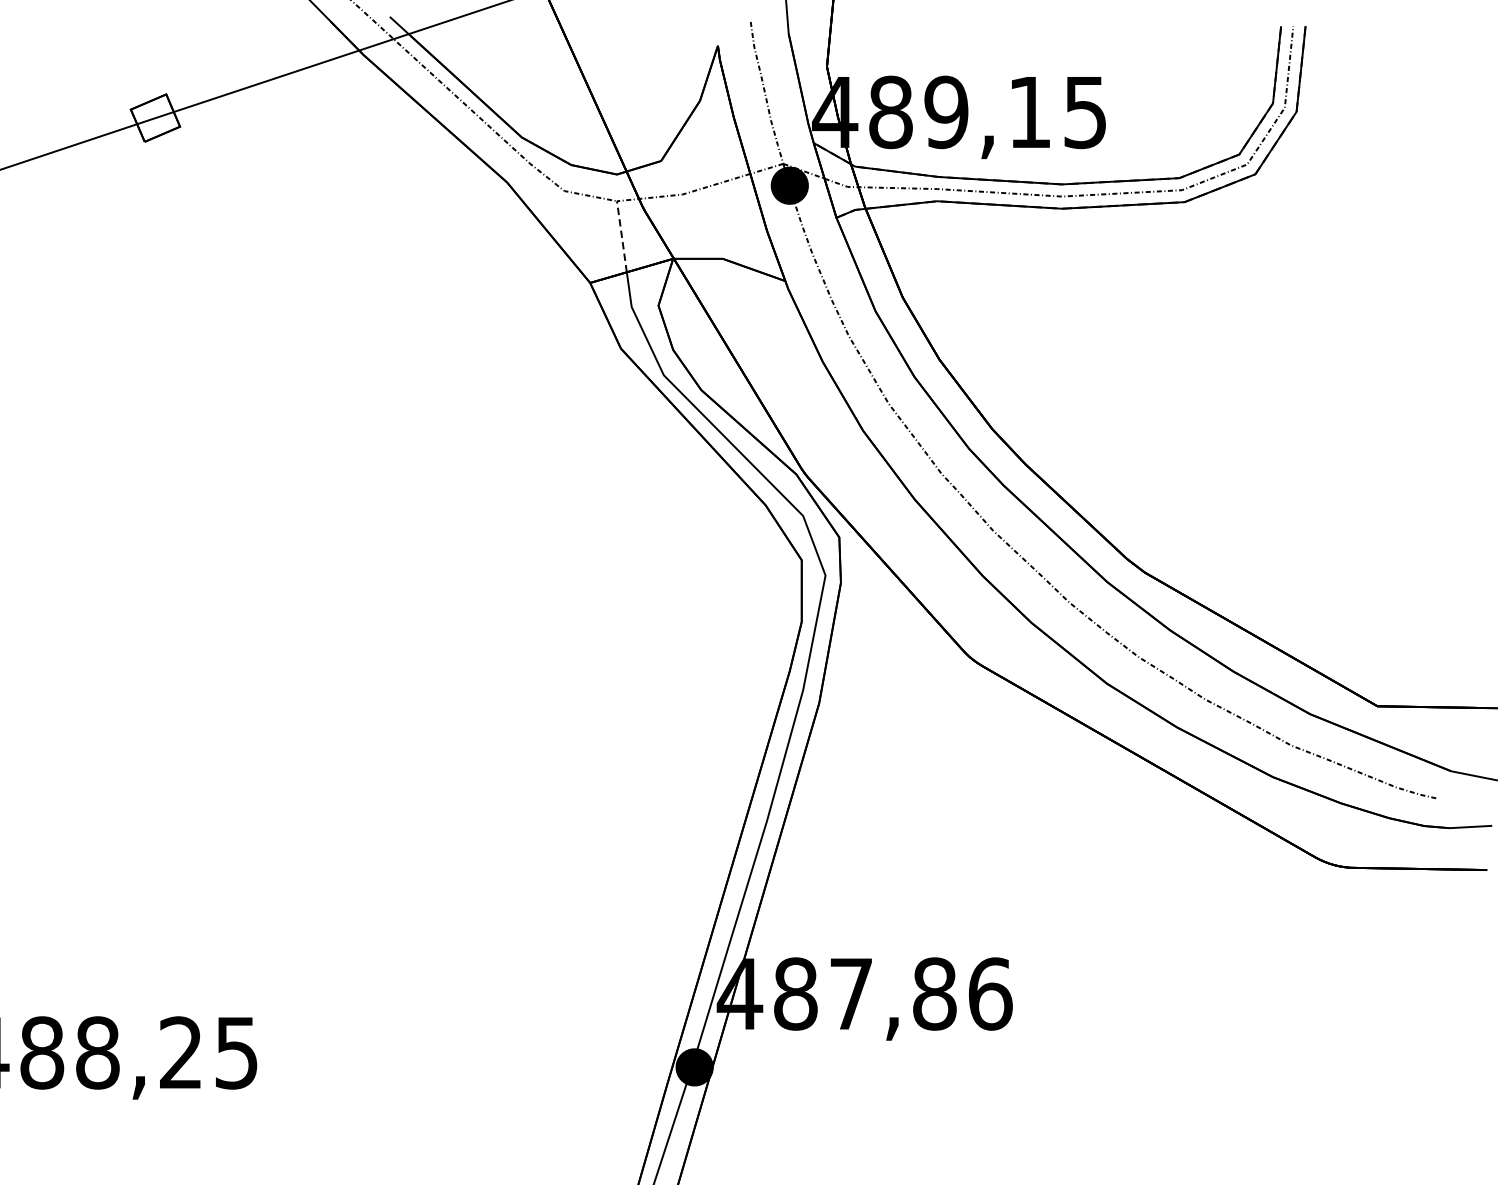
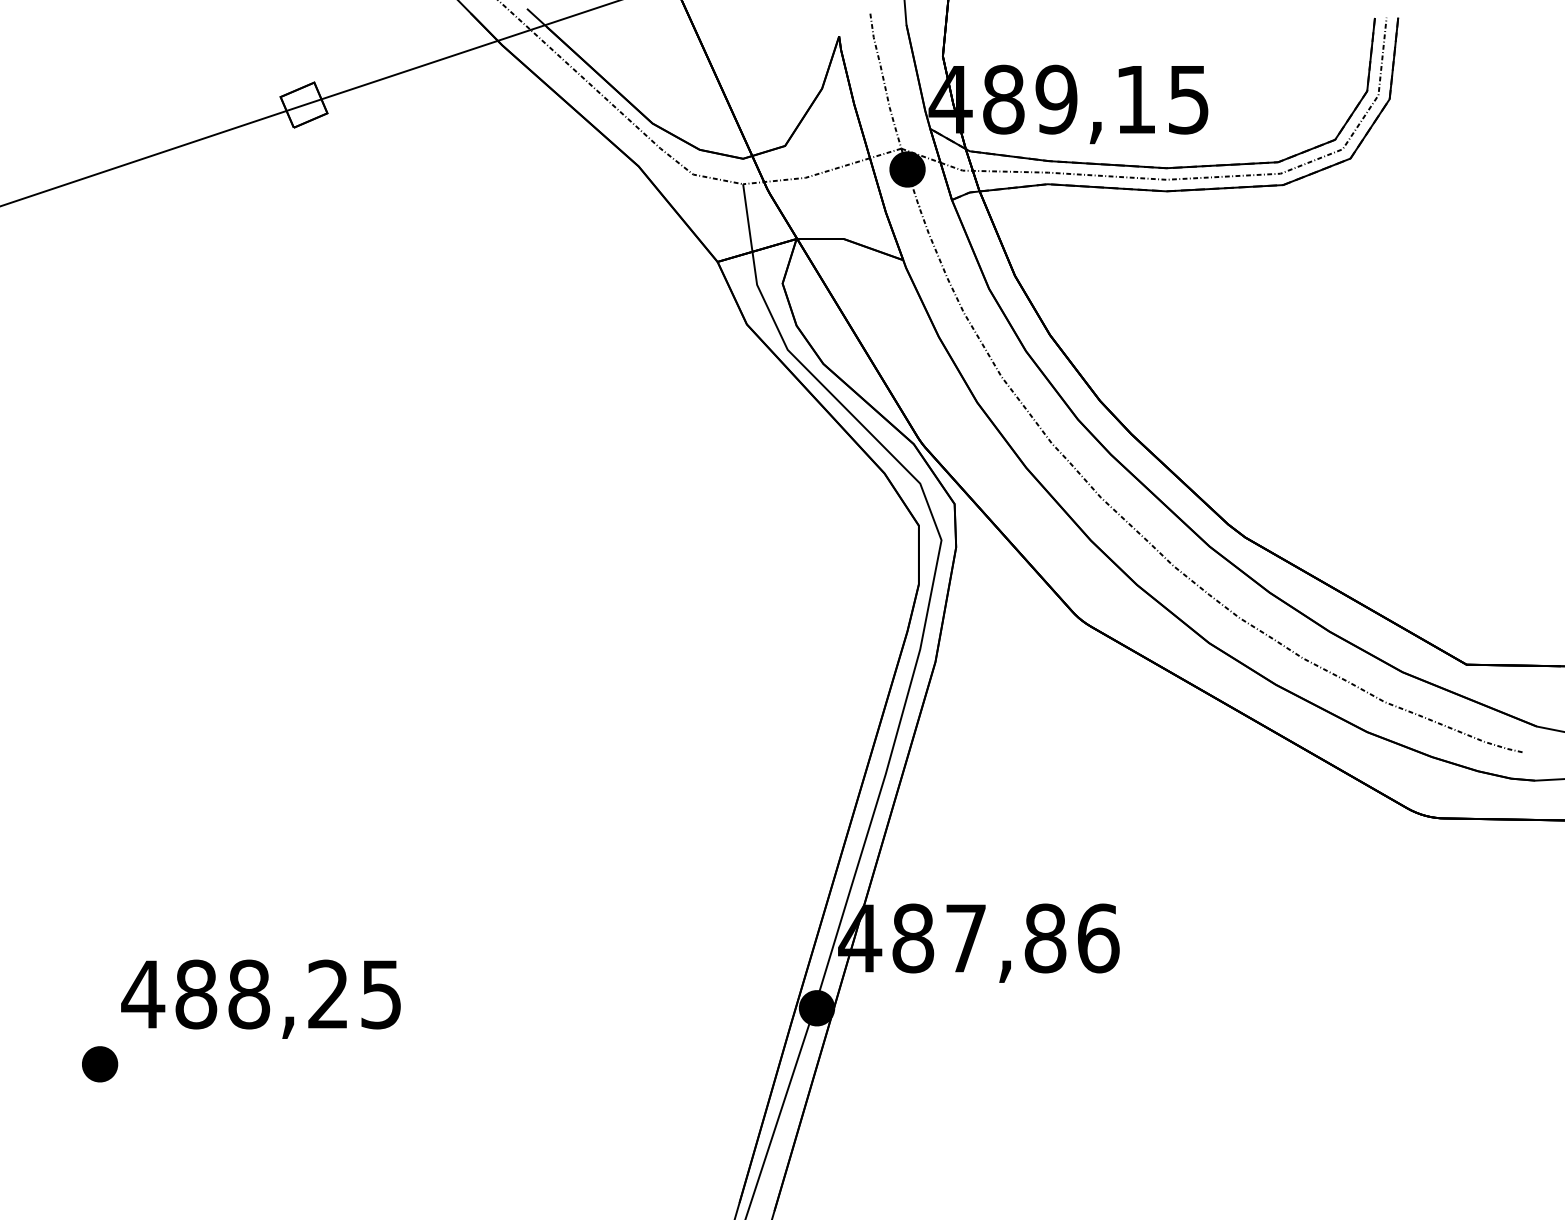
line: (621, 236) -> (747, 217), dashed -> solid

